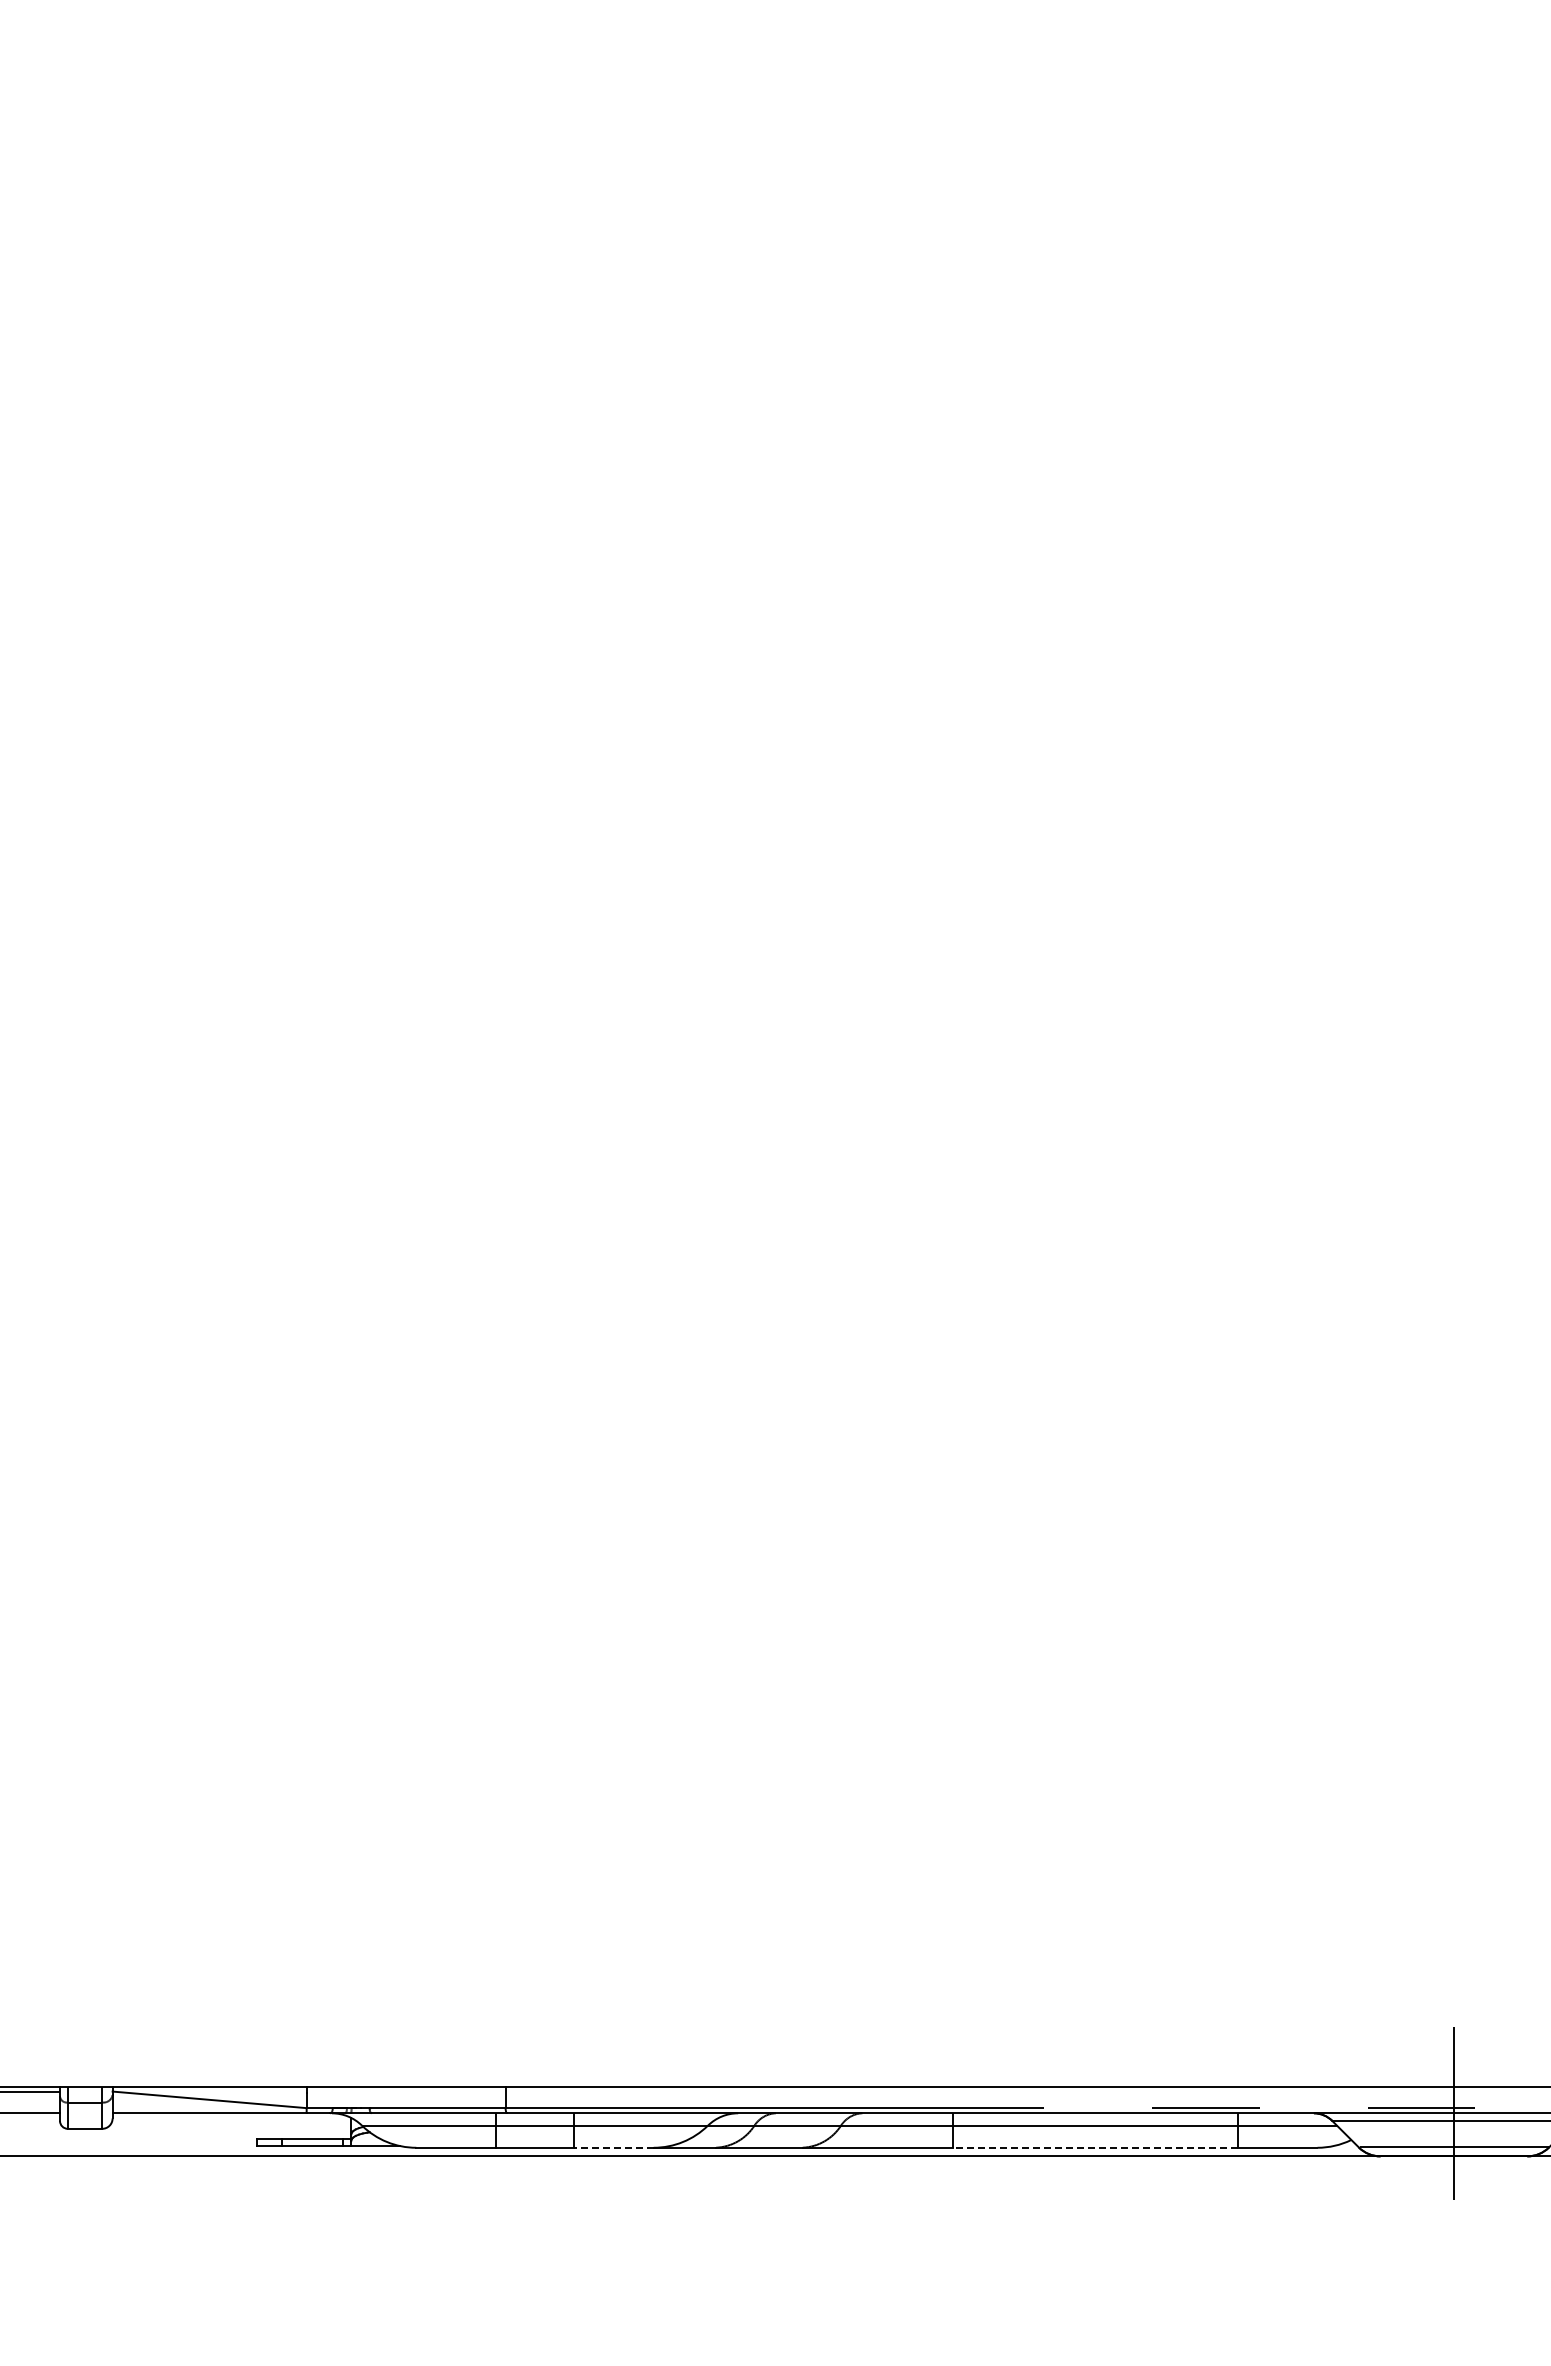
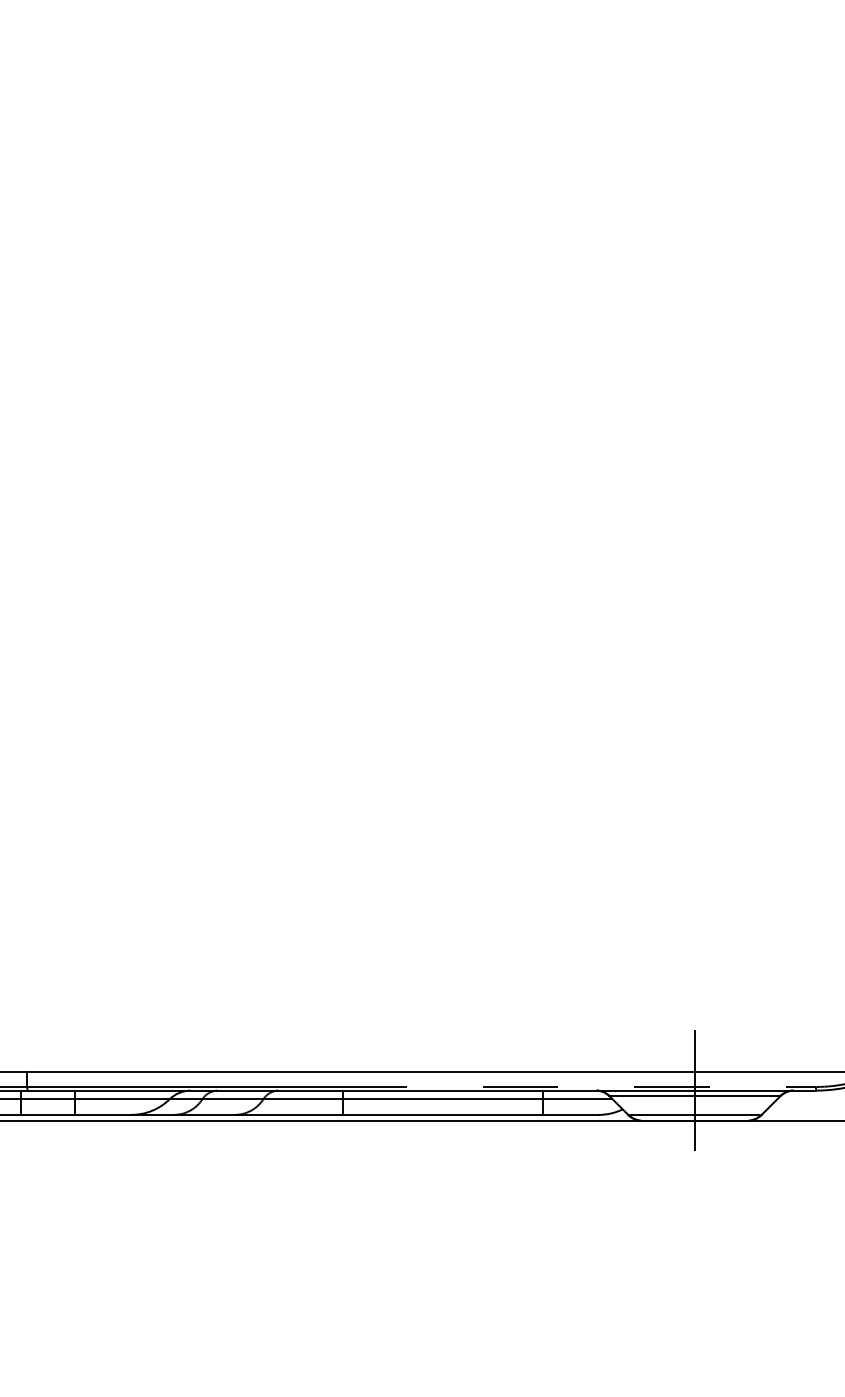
line: (613, 2147) -> (103, 1114), dashed -> solid
line: (1095, 2147) -> (442, 1114), dashed -> solid

